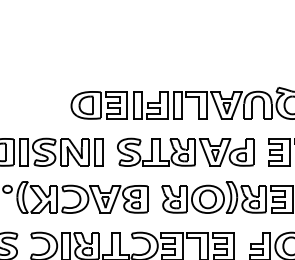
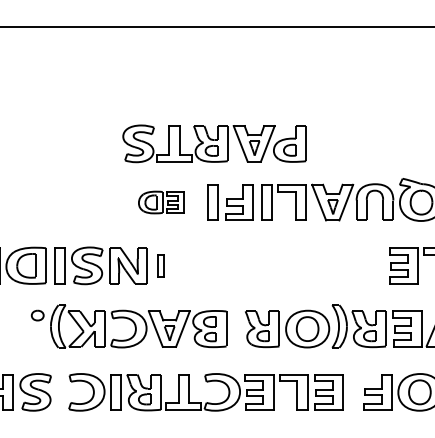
part: (99, 105) -> (161, 202), size x0.6
part: (98, 152) -> (160, 265), size x0.6
part: (185, 152) -> (214, 143), moved

